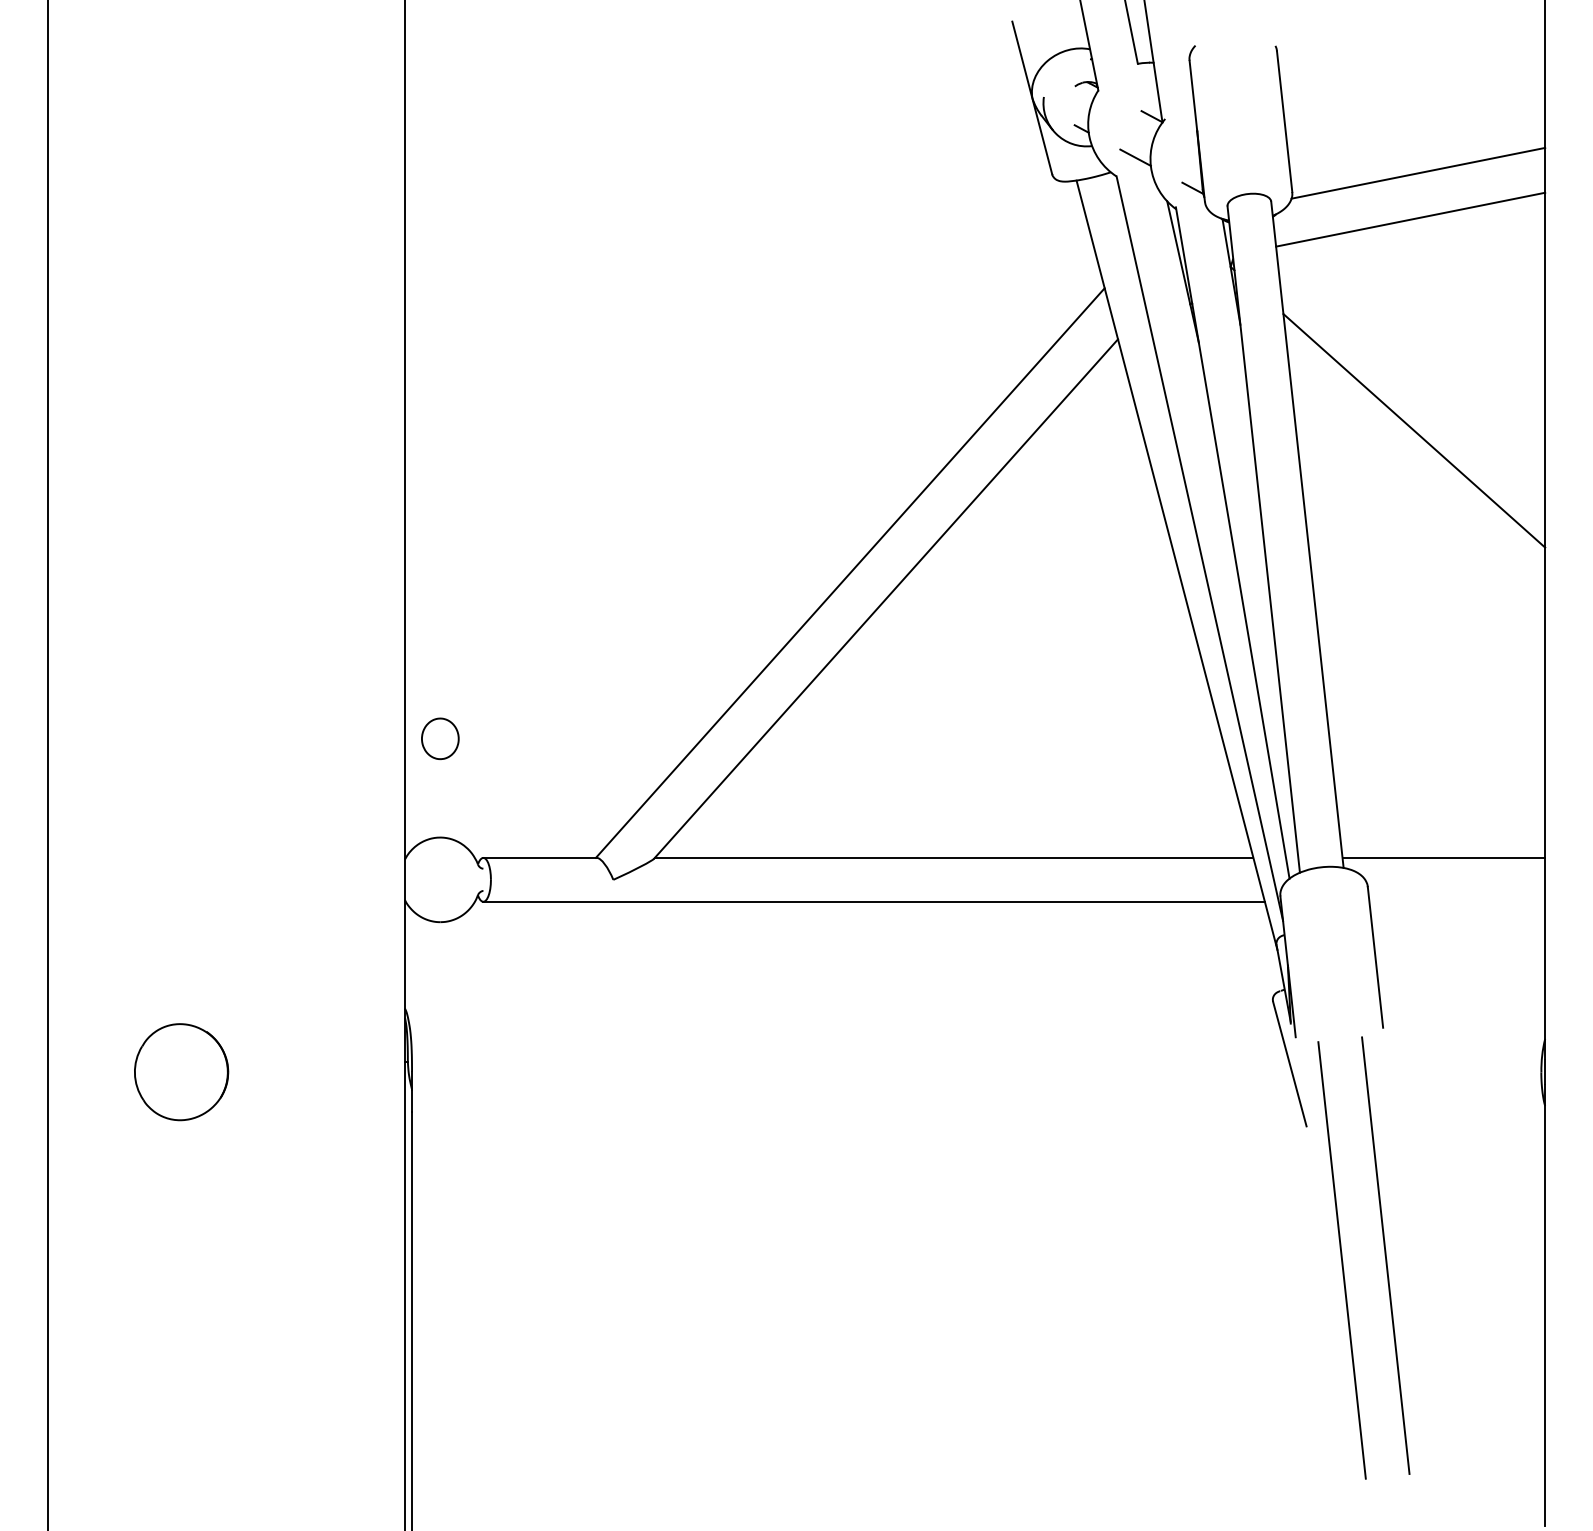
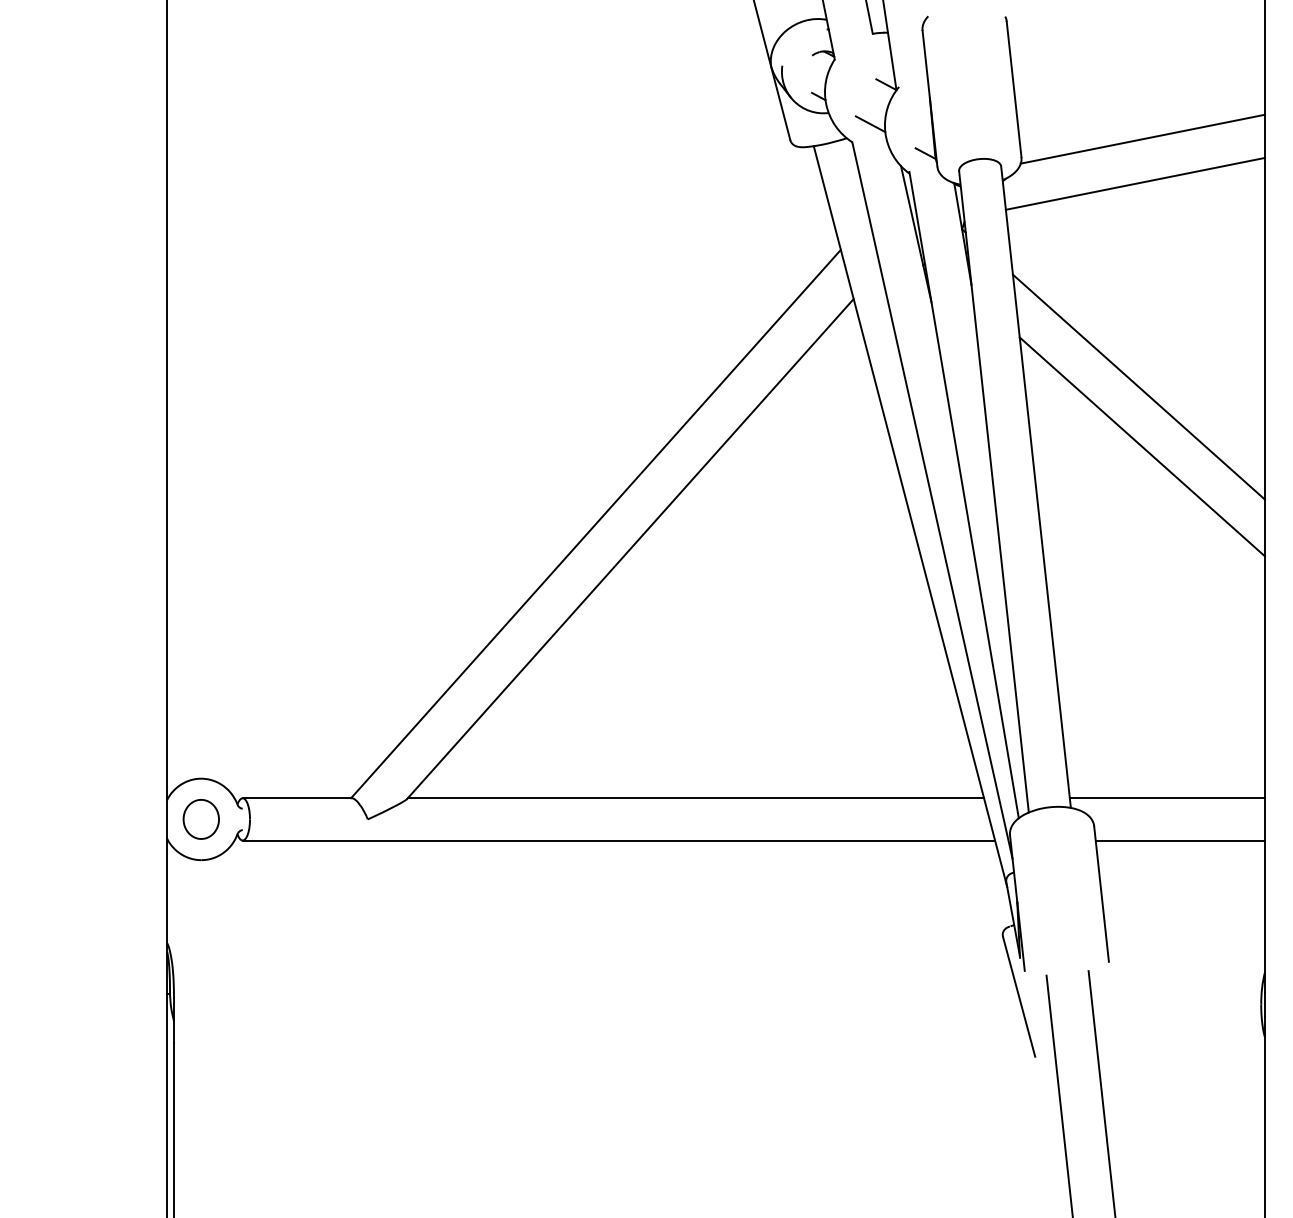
line: (1417, 492) -> (1142, 446), added
part: (440, 738) -> (201, 819), moved
line: (1457, 901) -> (1180, 840), added

